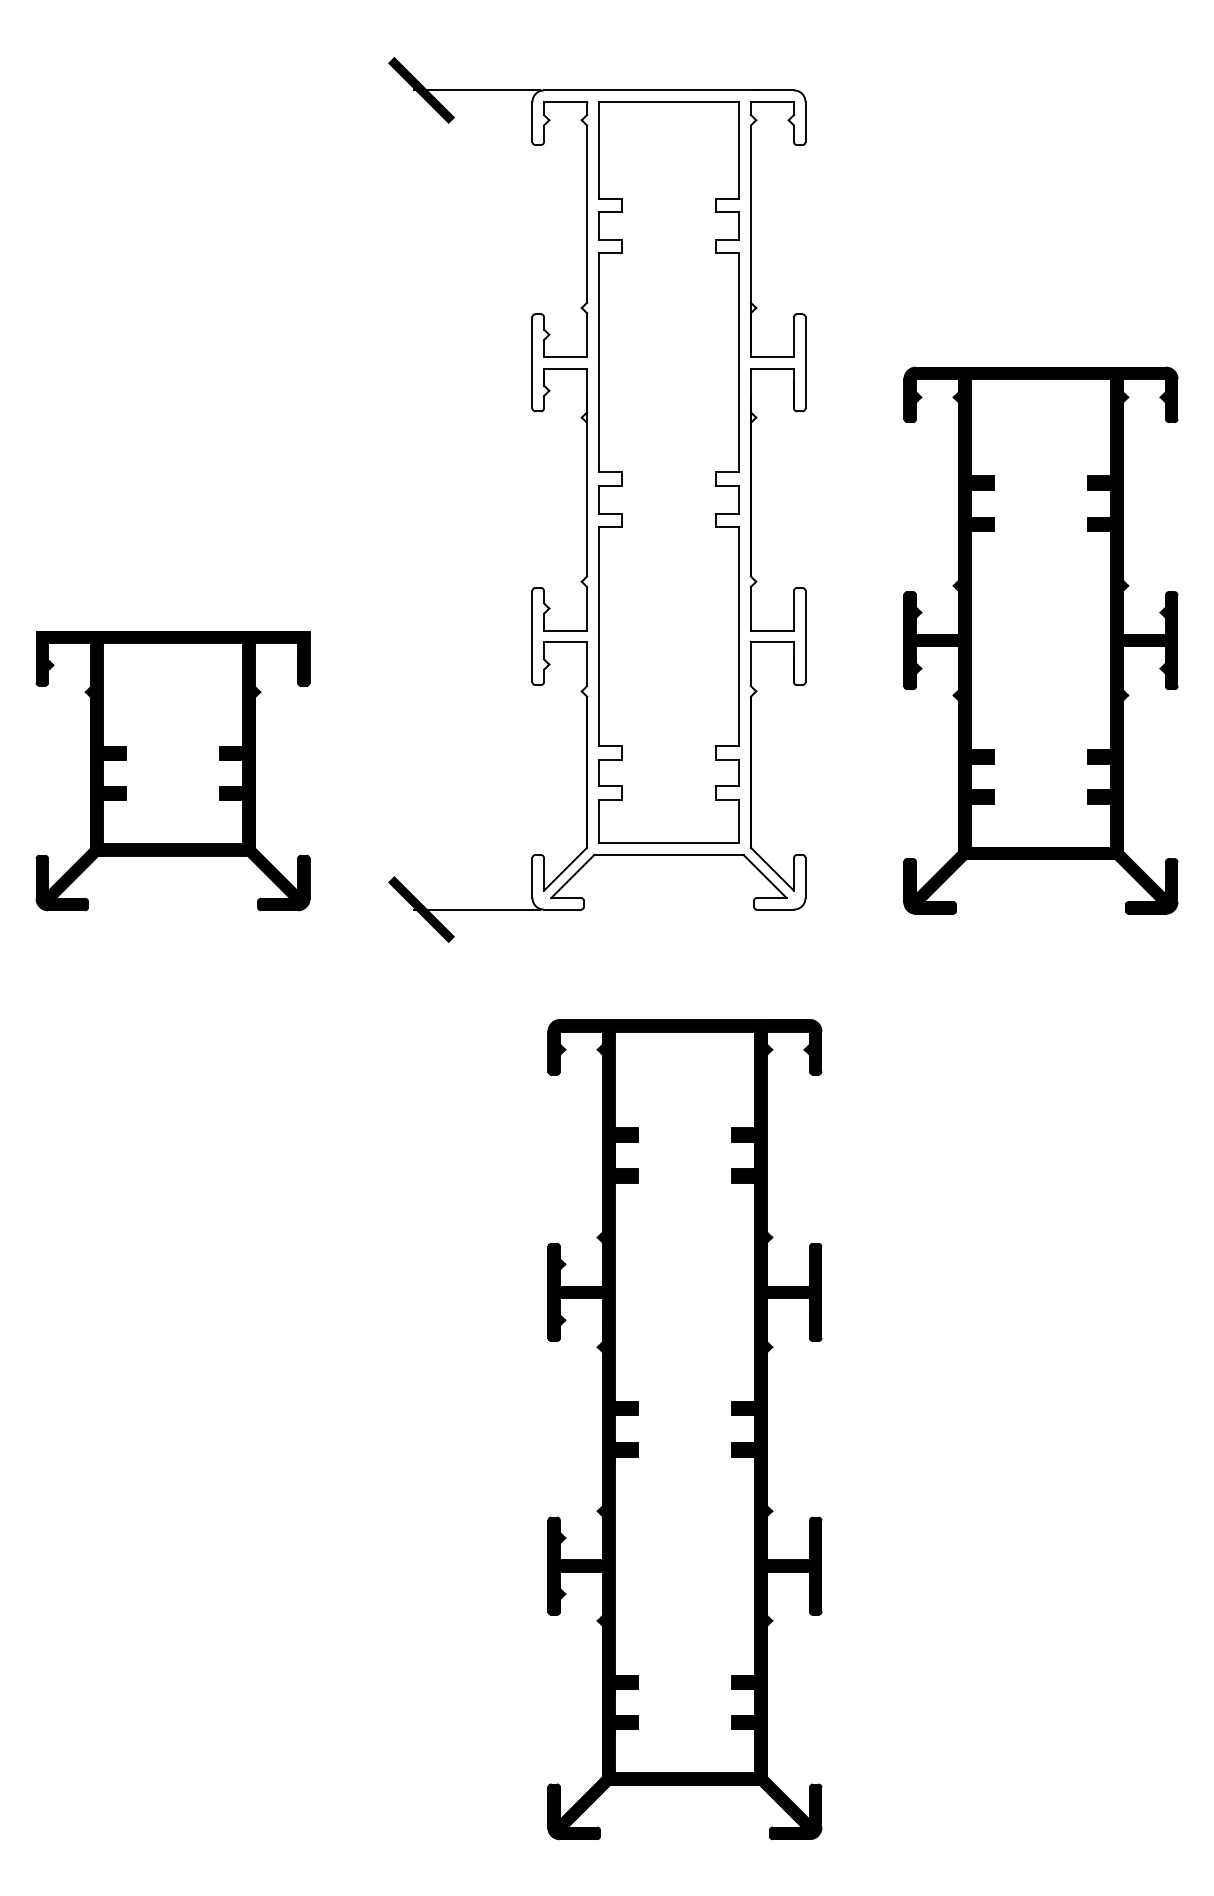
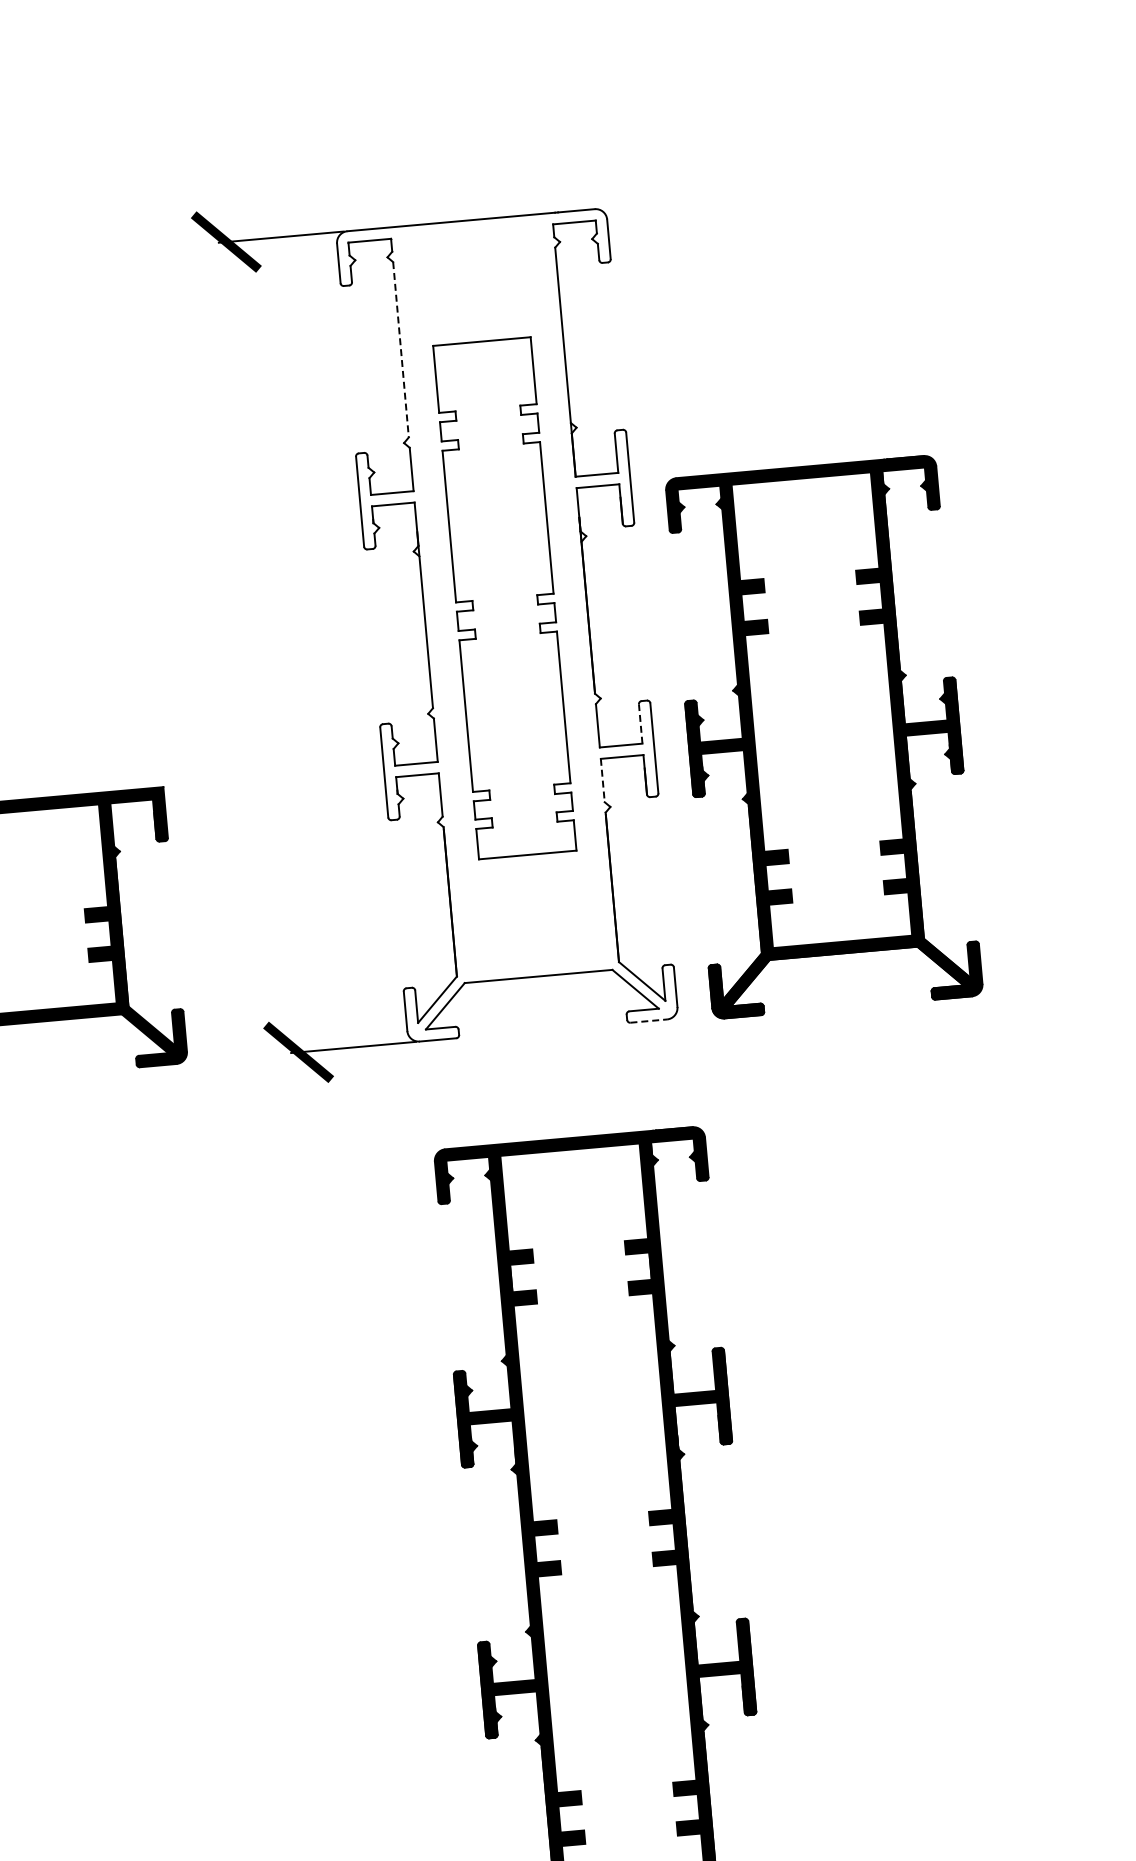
line: (587, 214) -> (401, 350), solid -> dashed
part: (668, 472) -> (504, 598), size x0.7
line: (793, 610) -> (640, 723), solid -> dashed
part: (1040, 640) -> (823, 737), moved
line: (750, 664) -> (602, 780), solid -> dashed
line: (775, 909) -> (648, 1021), solid -> dashed

